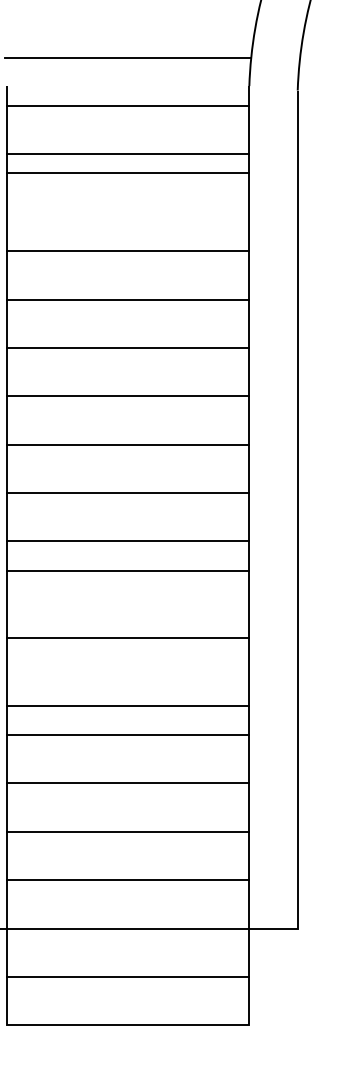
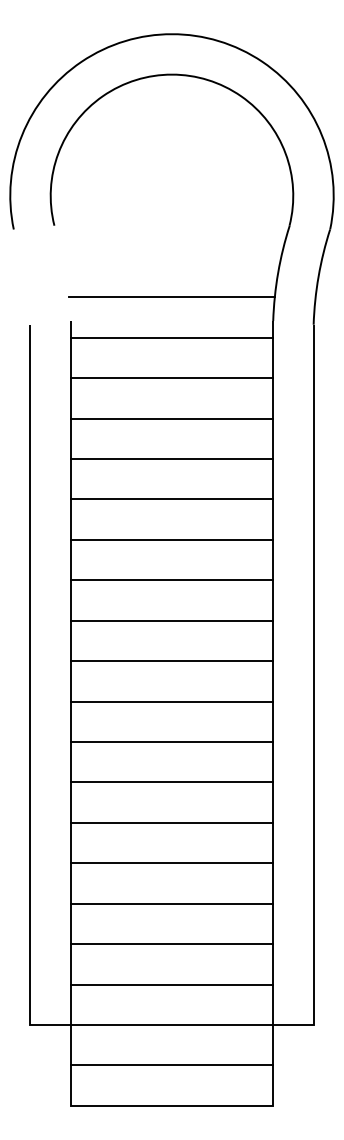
line: (127, 172) -> (171, 418), moved
line: (127, 570) -> (171, 741), moved
line: (127, 705) -> (171, 822), moved

